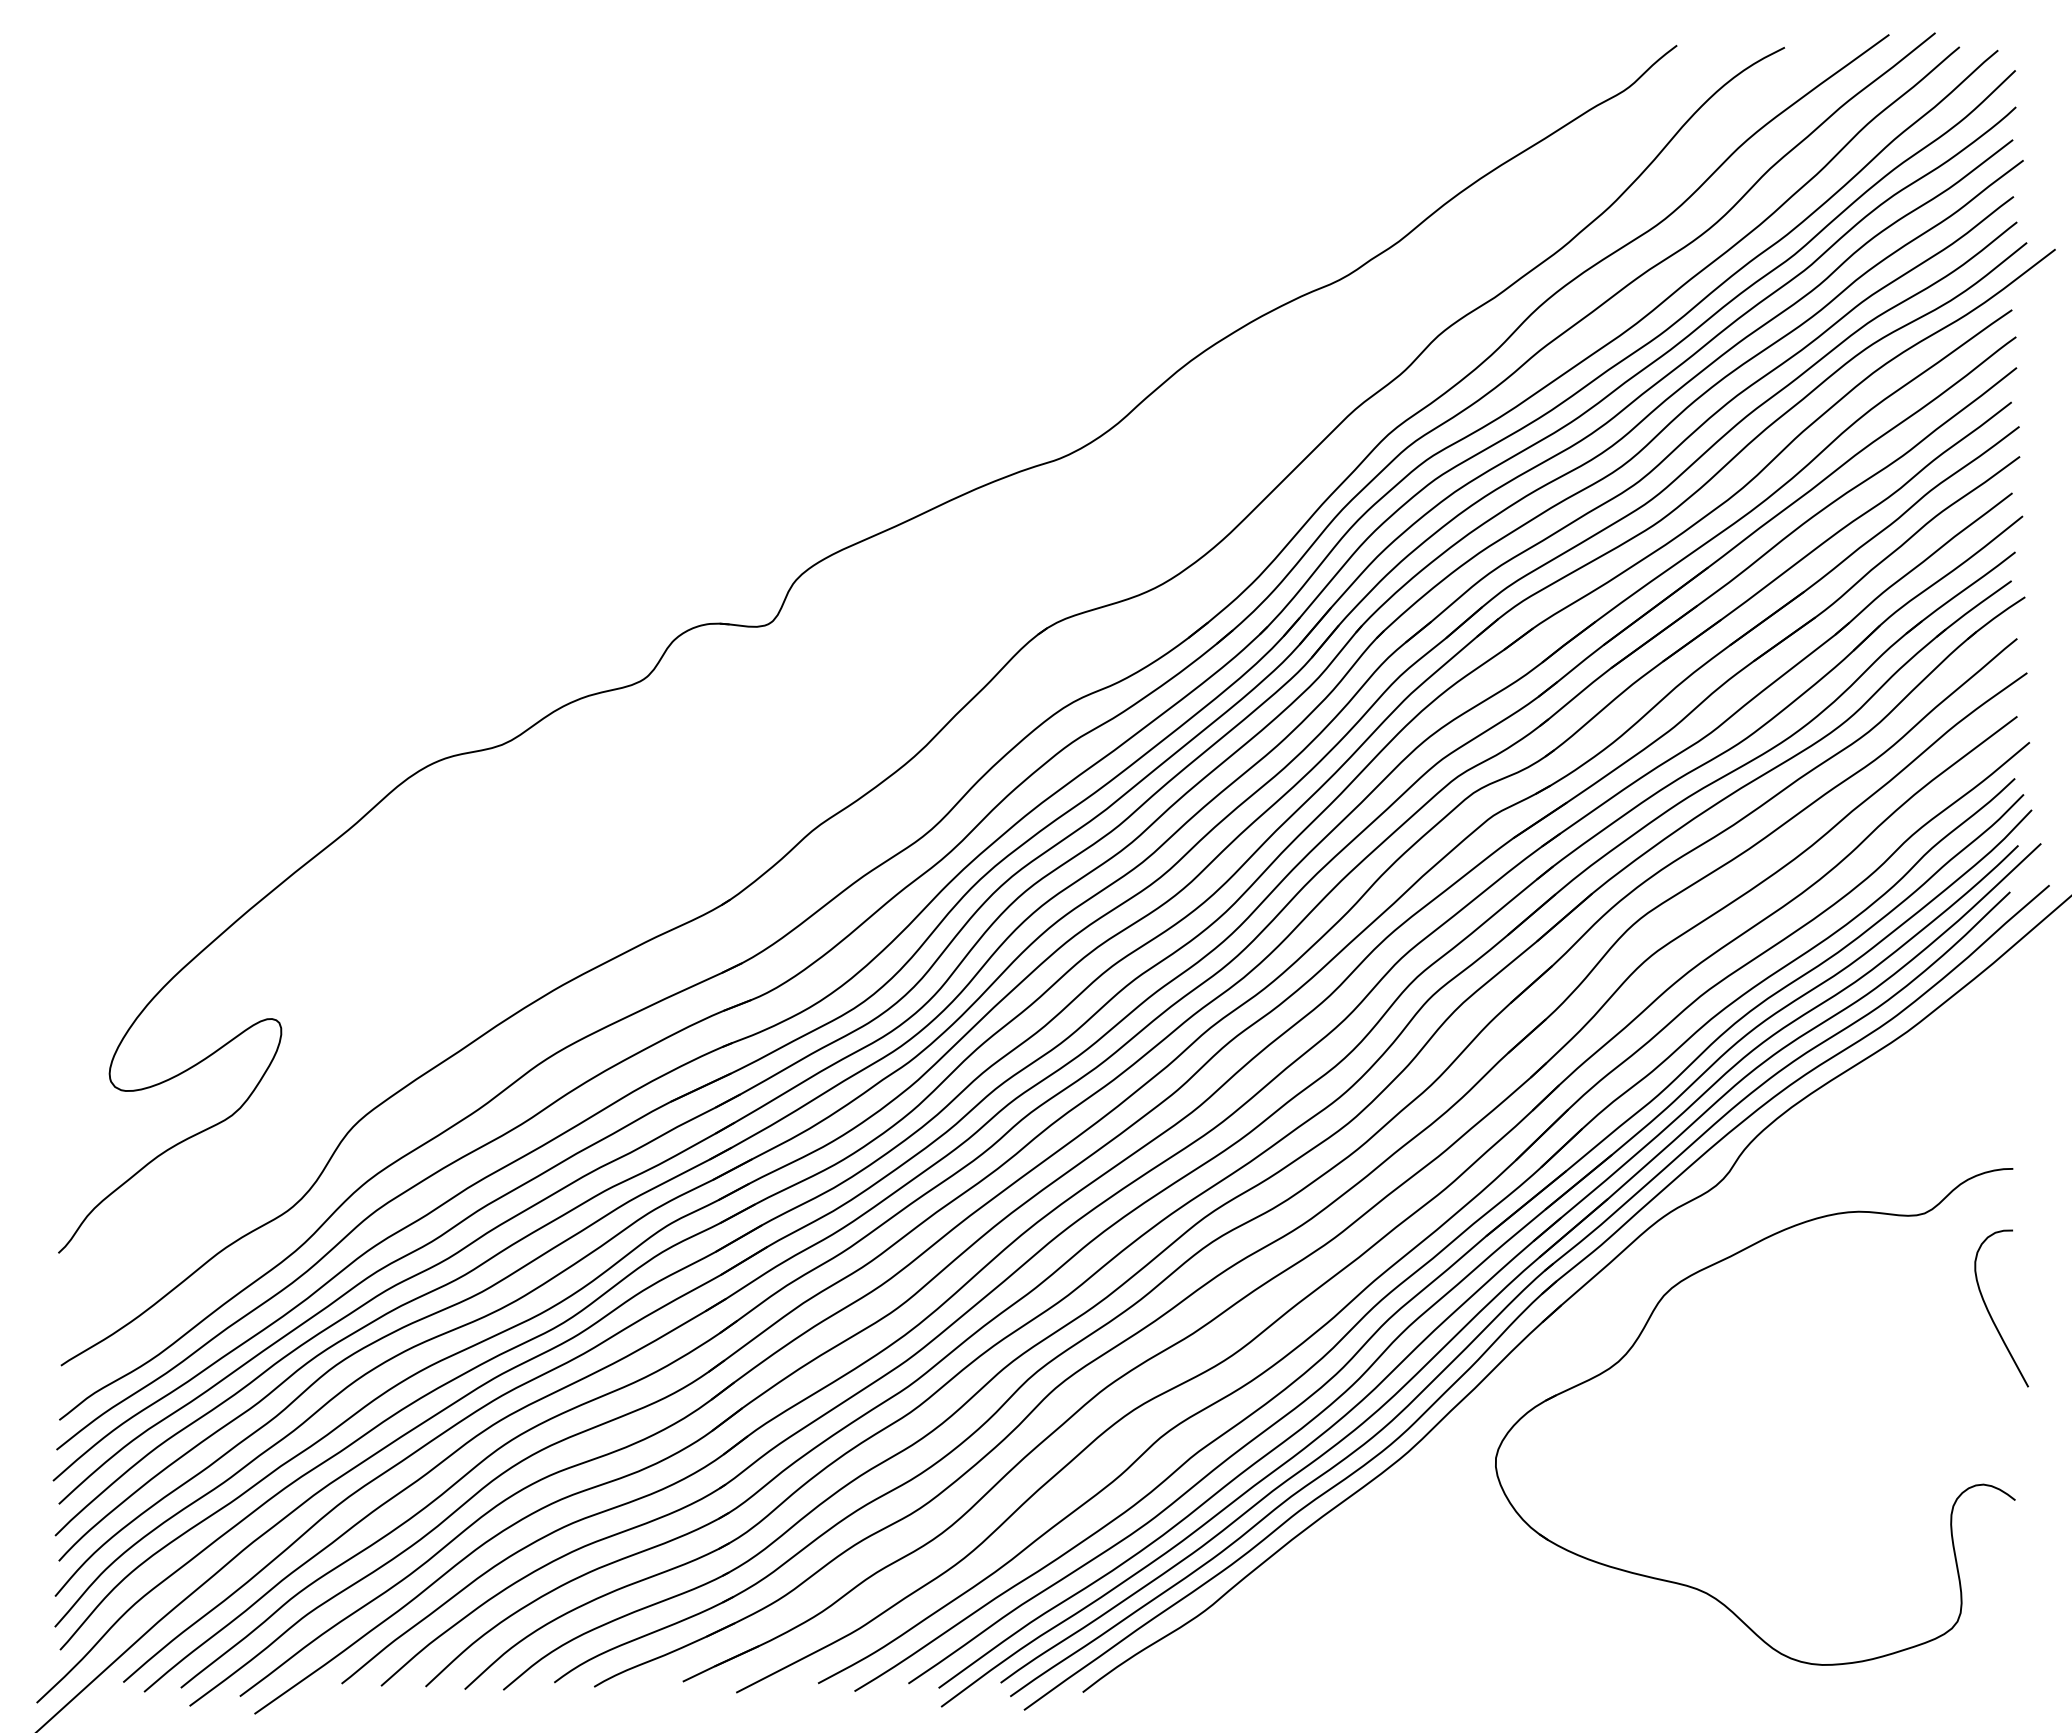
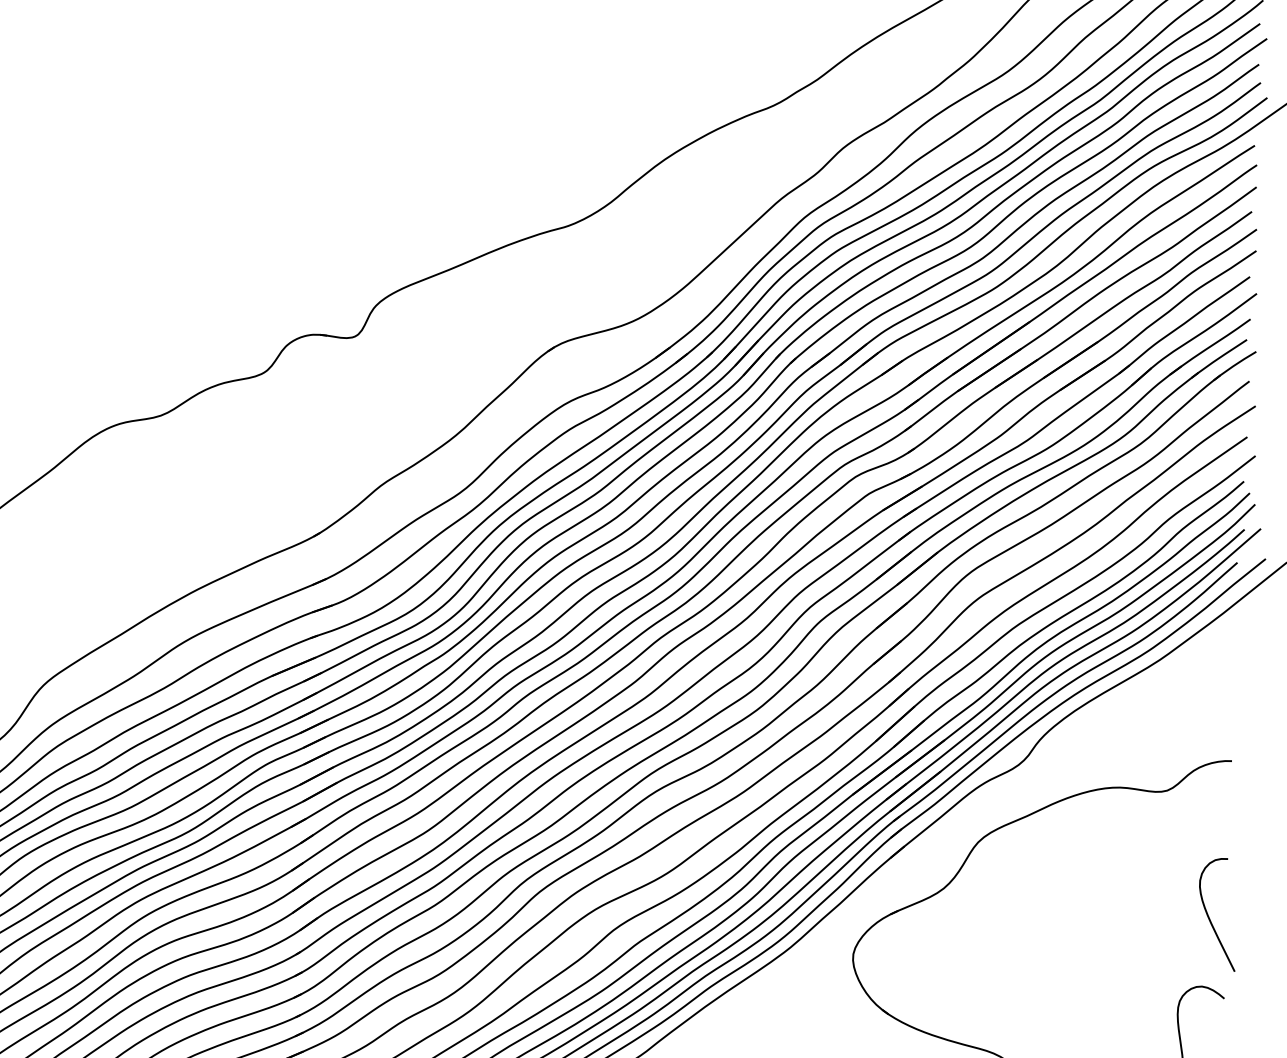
curve: (1990, 1313) -> (1209, 917), moved

